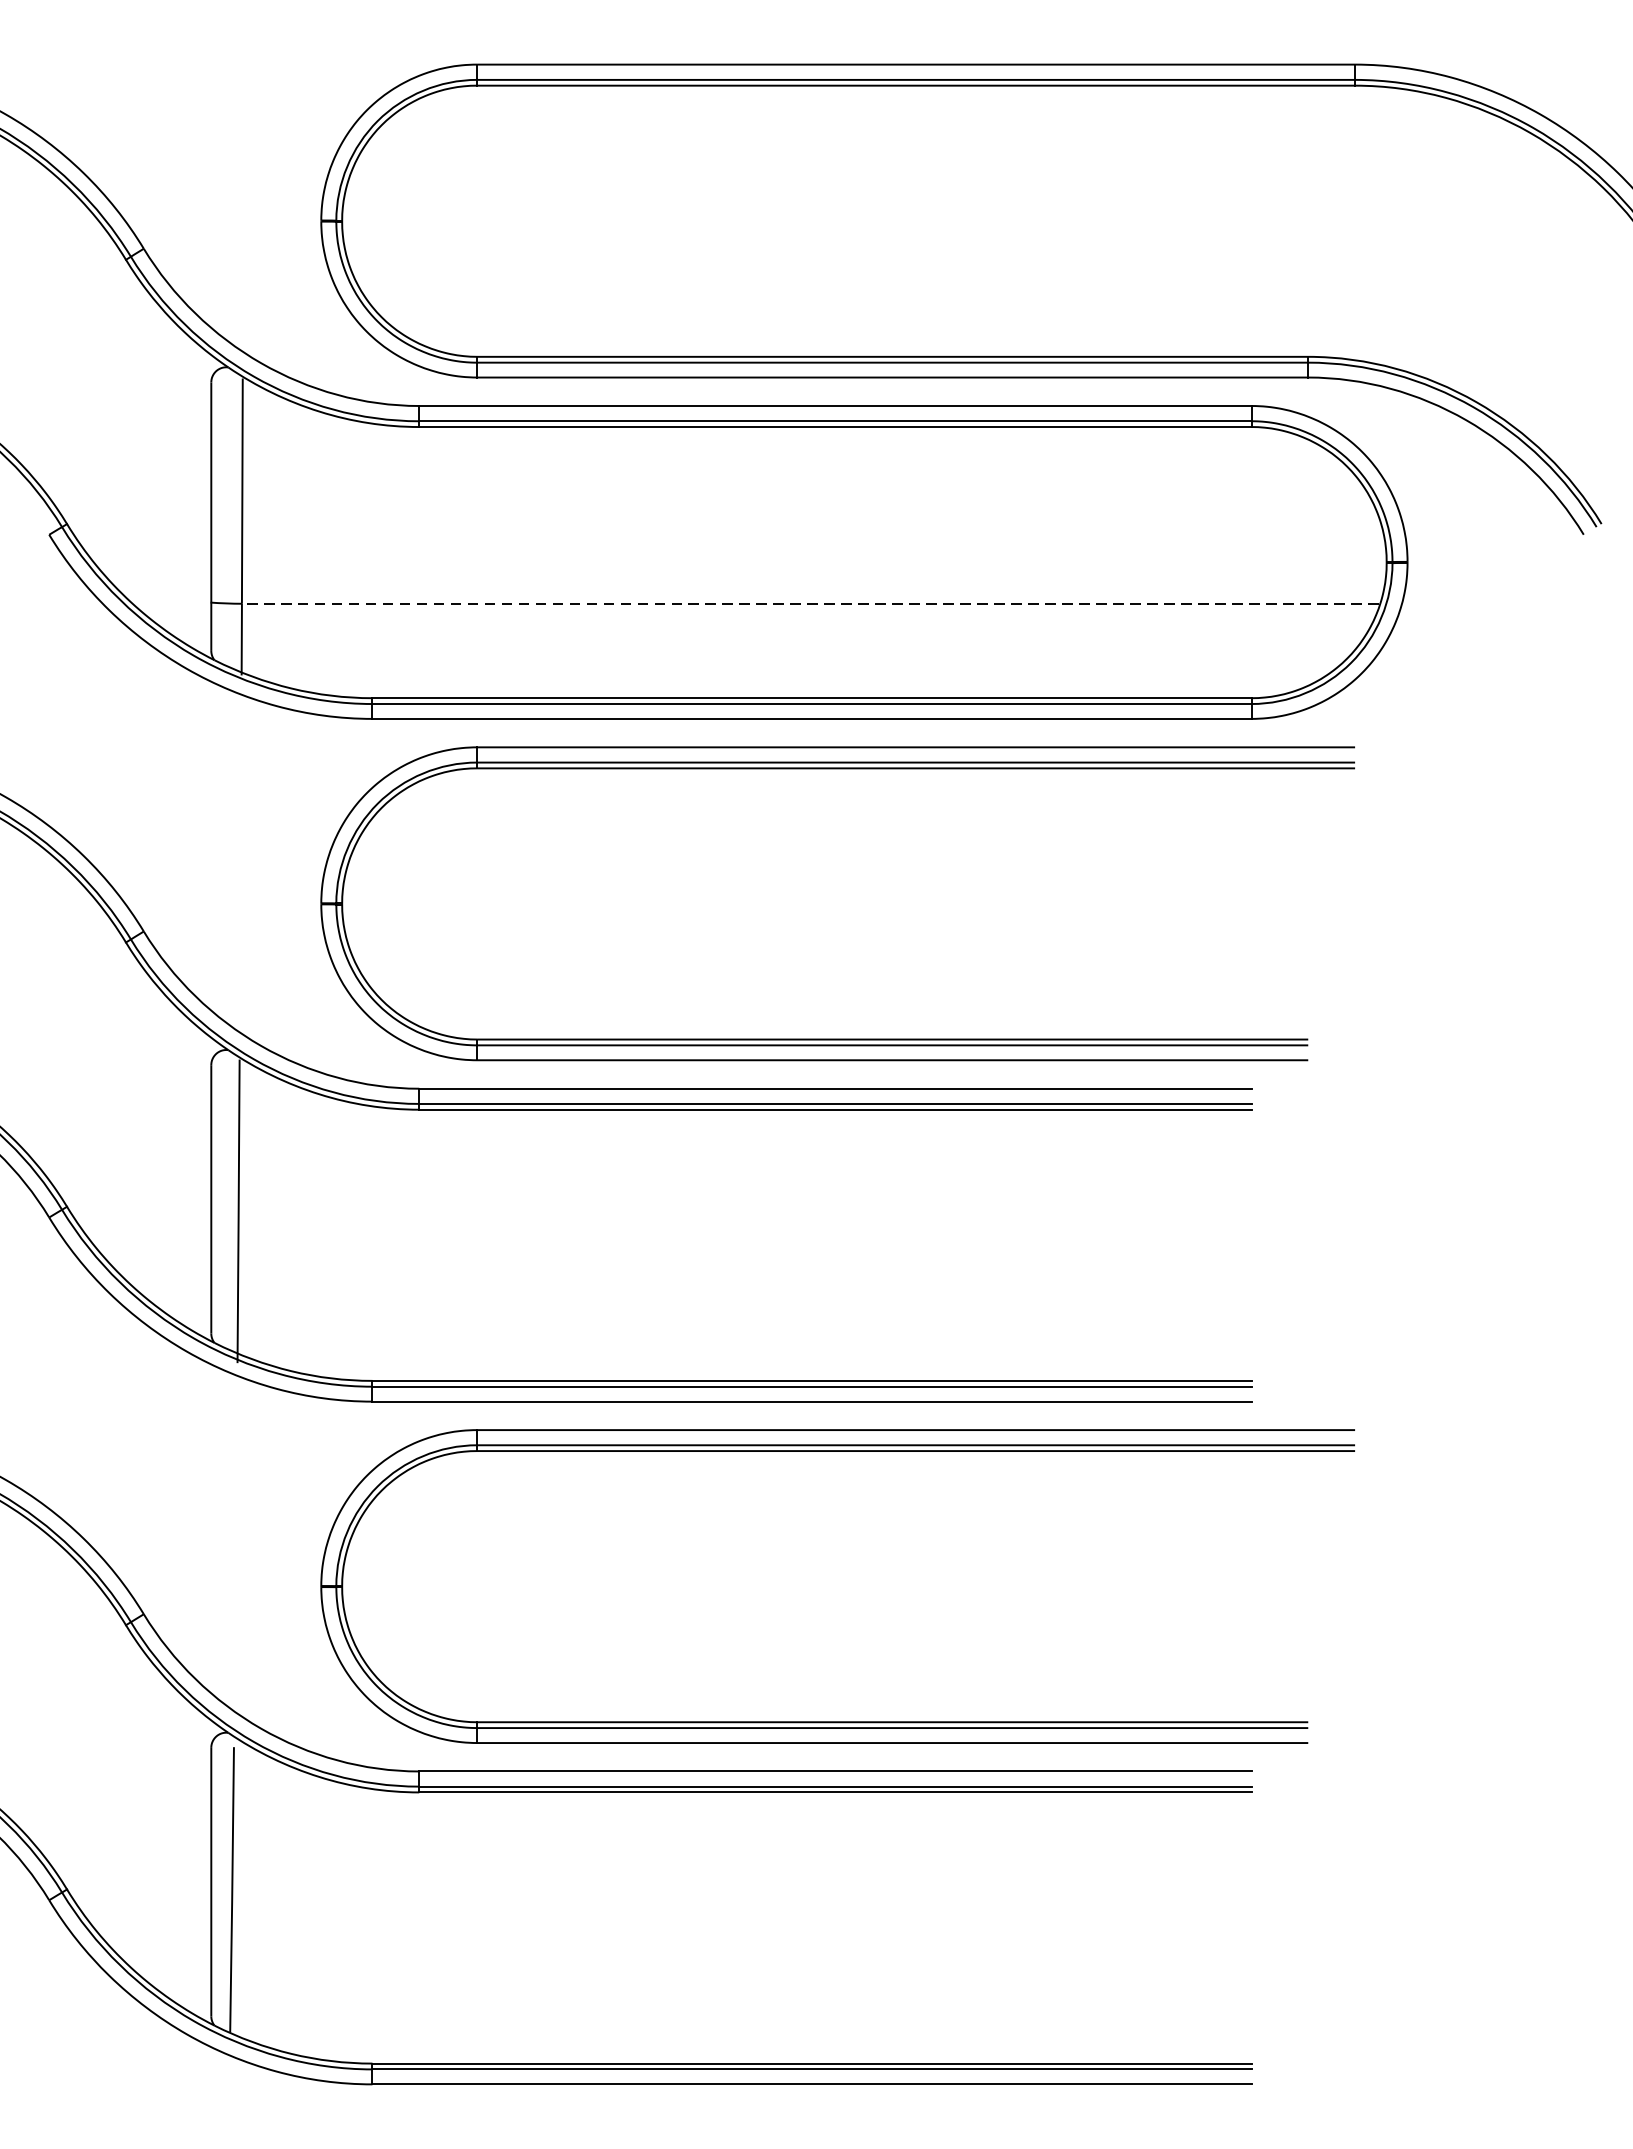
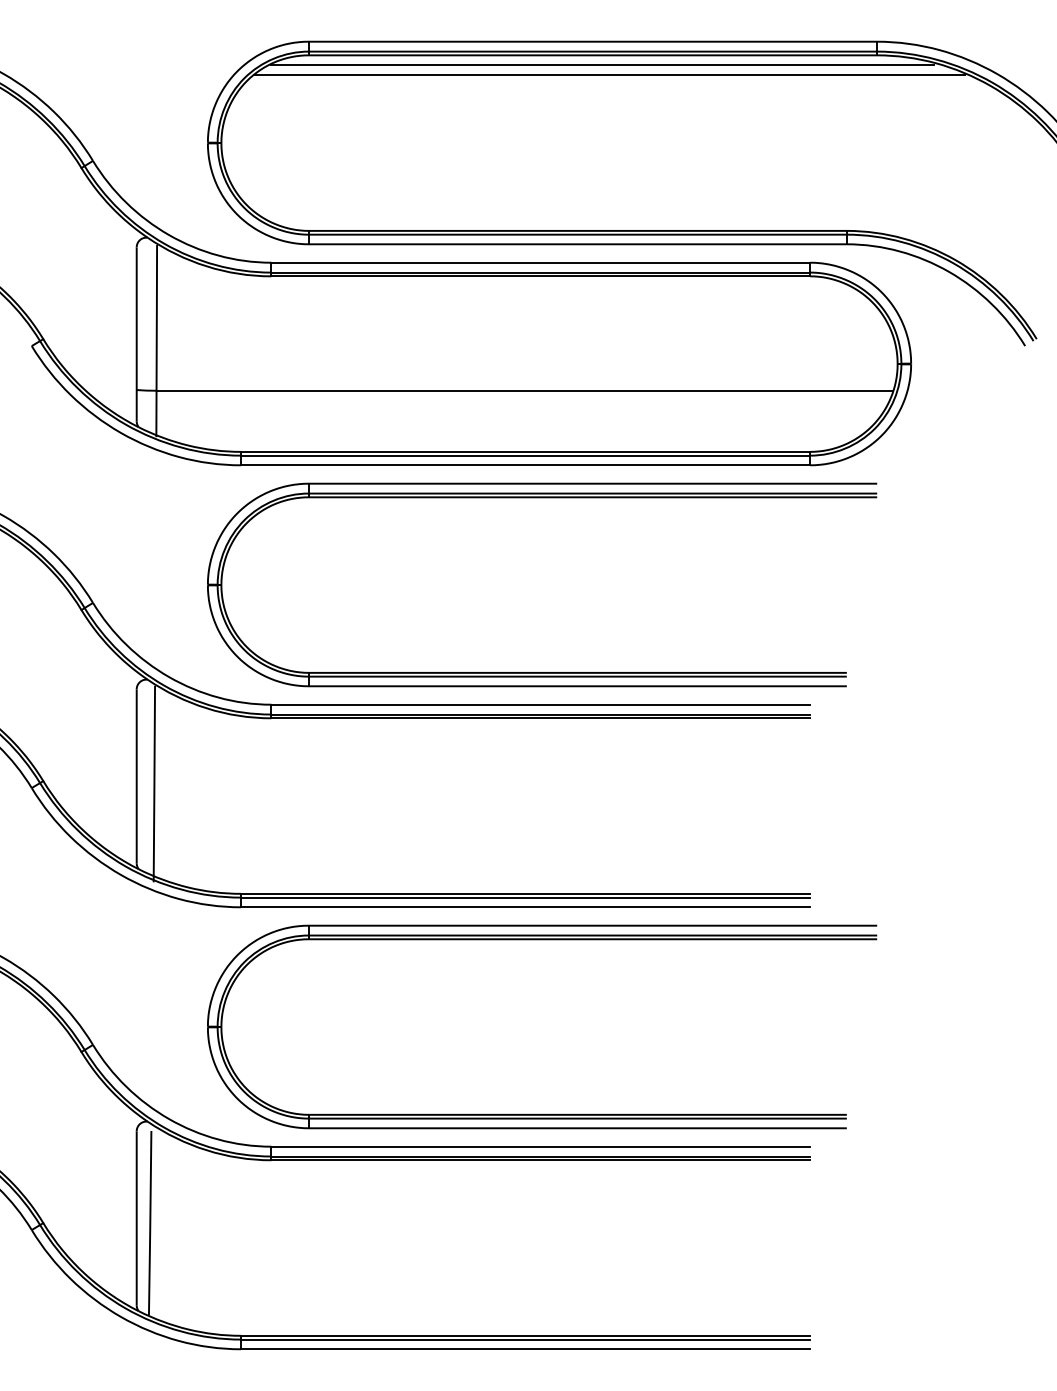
line: (929, 101) -> (601, 65), added
line: (941, 116) -> (609, 75), added
line: (810, 603) -> (524, 390), dashed -> solid

